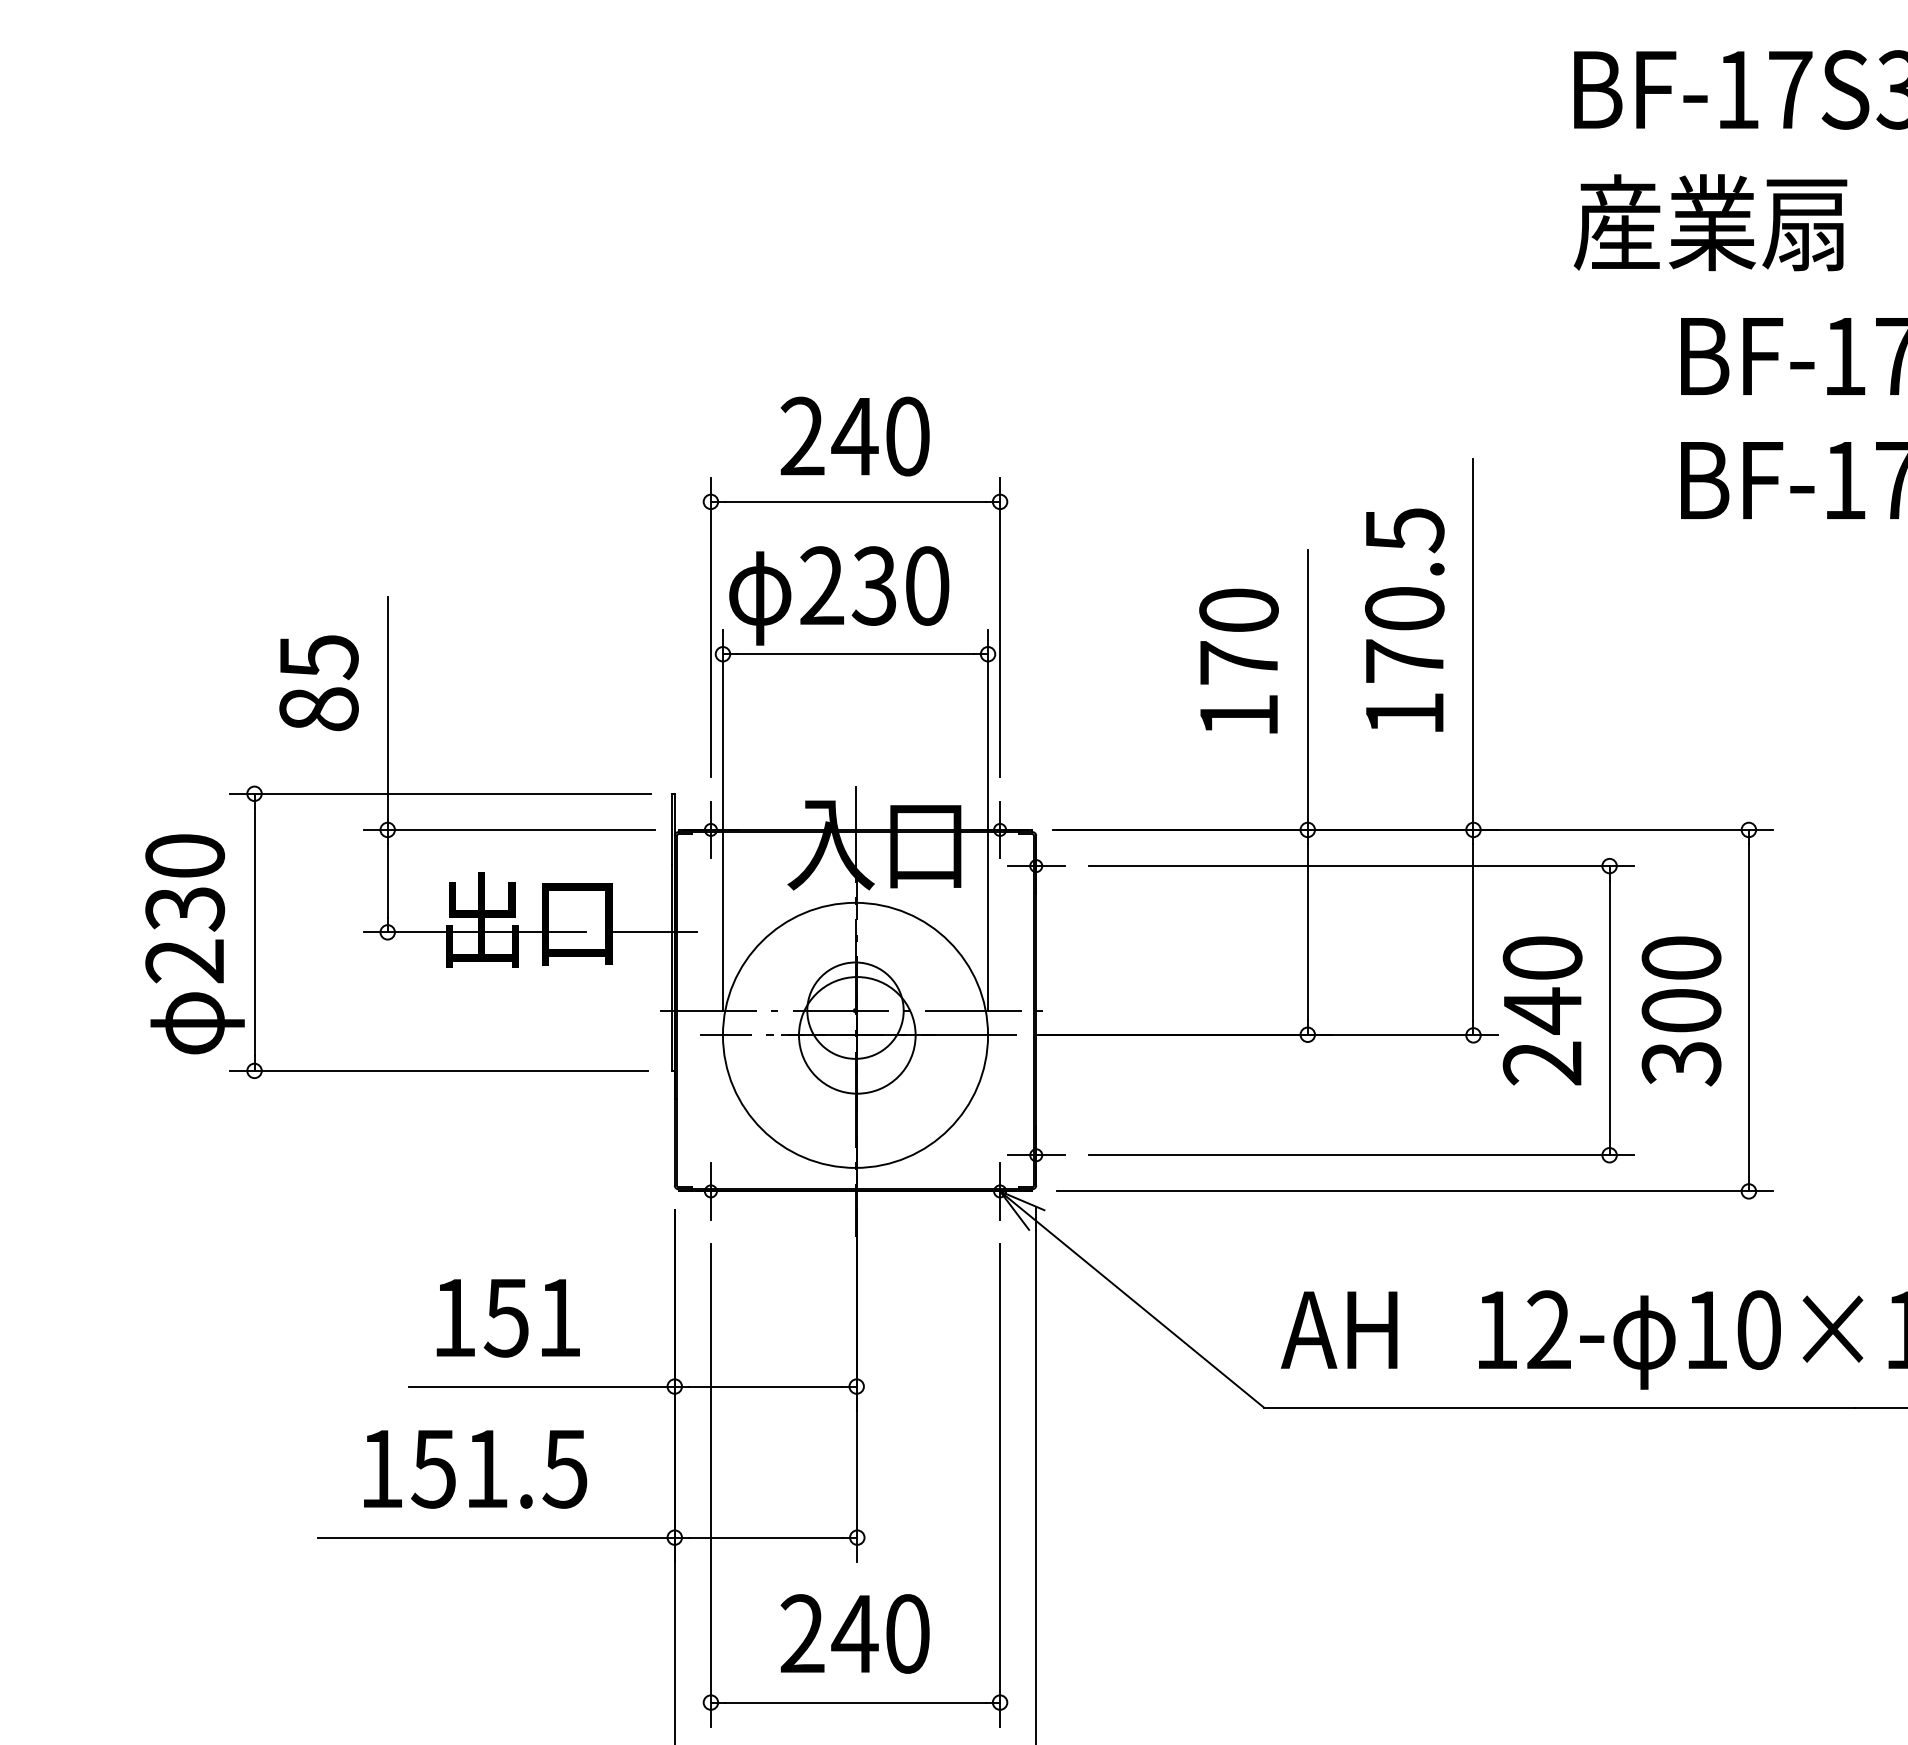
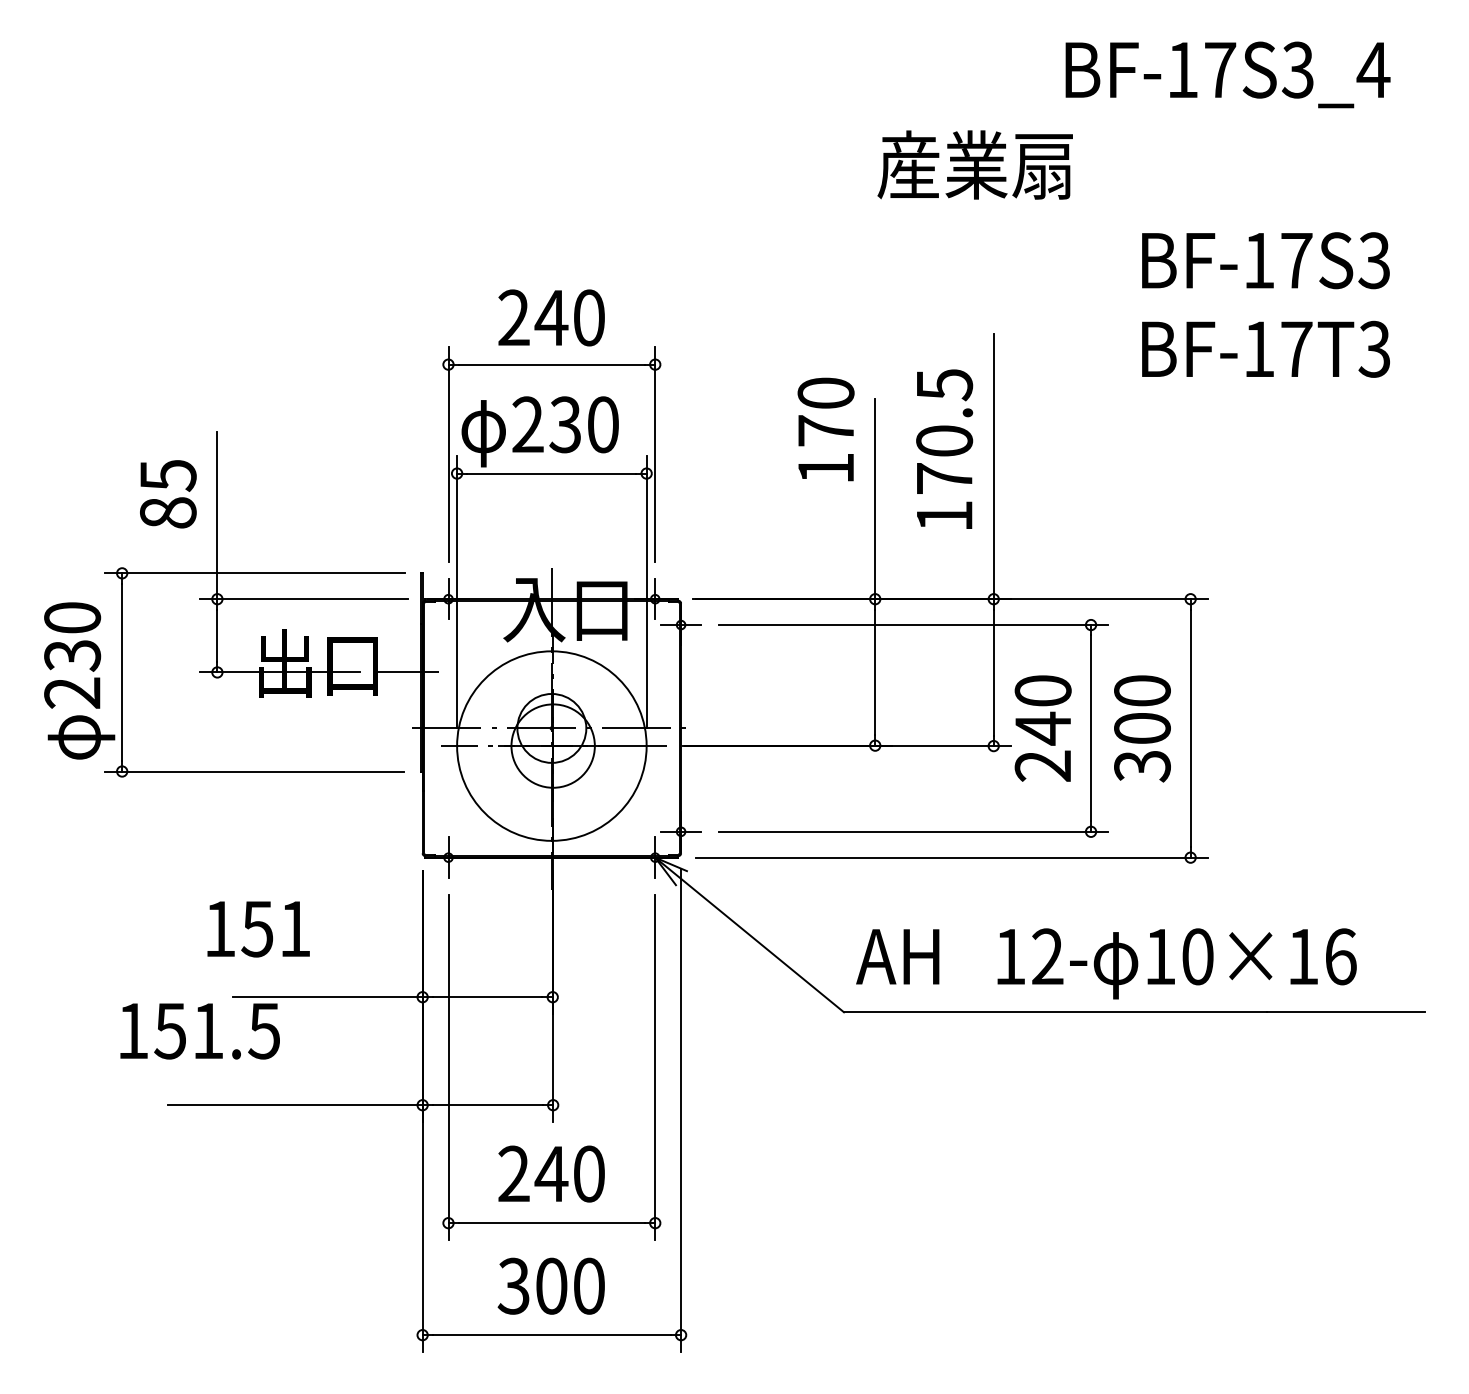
text: (1709, 221) -> (974, 164), moved
text: (1238, 661) -> (825, 429), moved
text: (508, 1318) -> (258, 929), moved
text: (474, 1469) -> (199, 1031), moved

